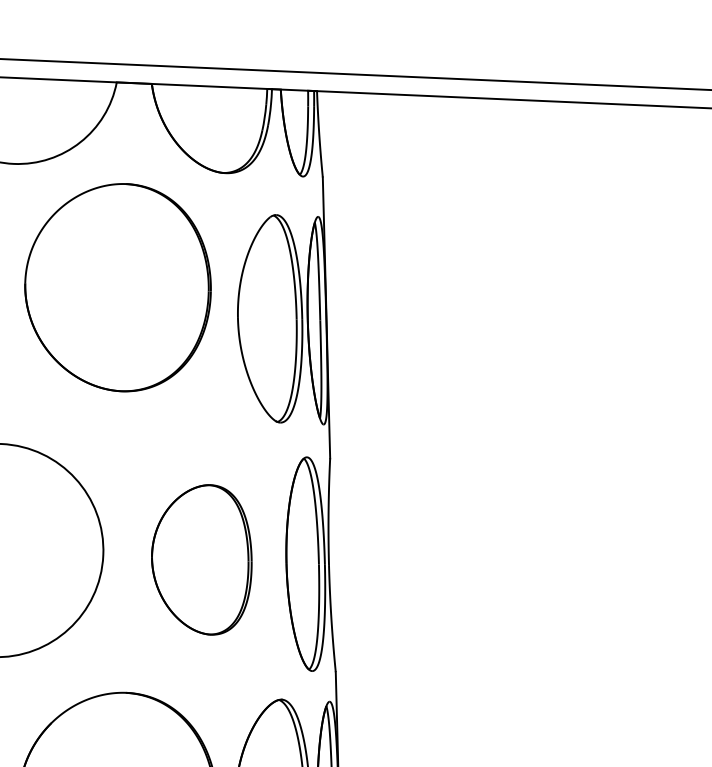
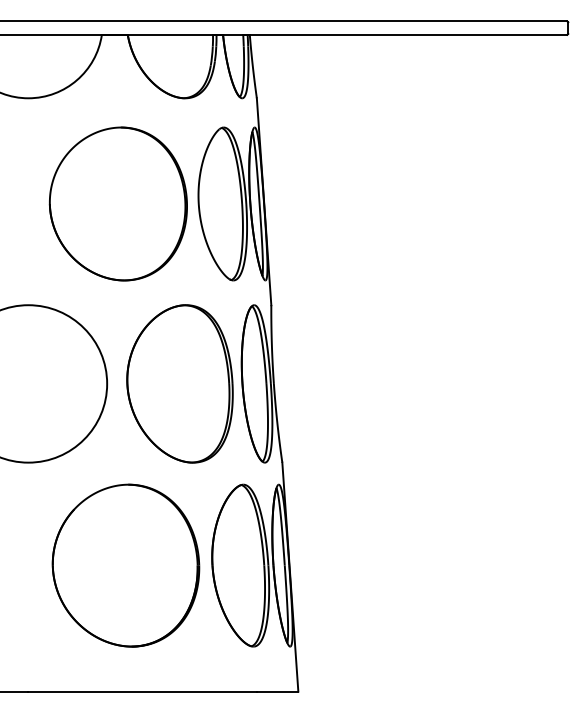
part: (116, 286) -> (117, 203), moved
part: (201, 558) -> (179, 383), size x1.43

